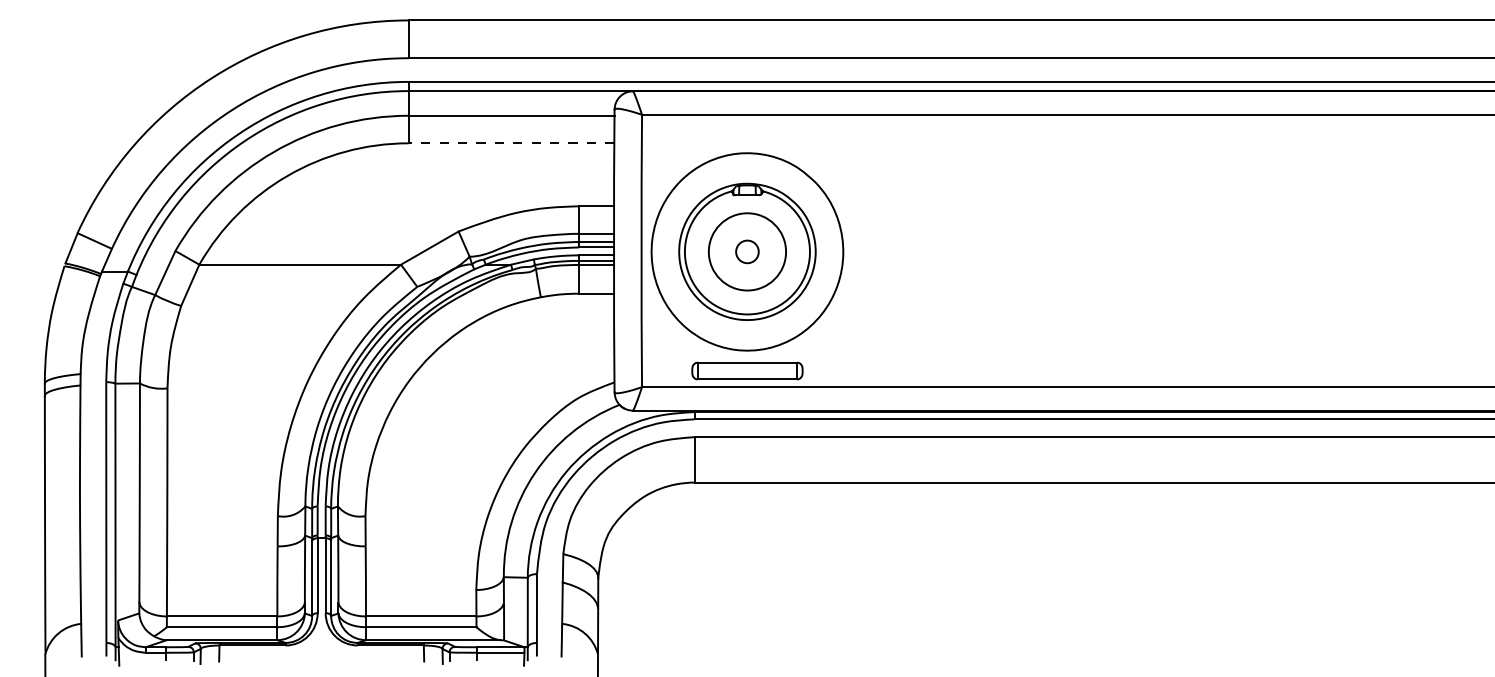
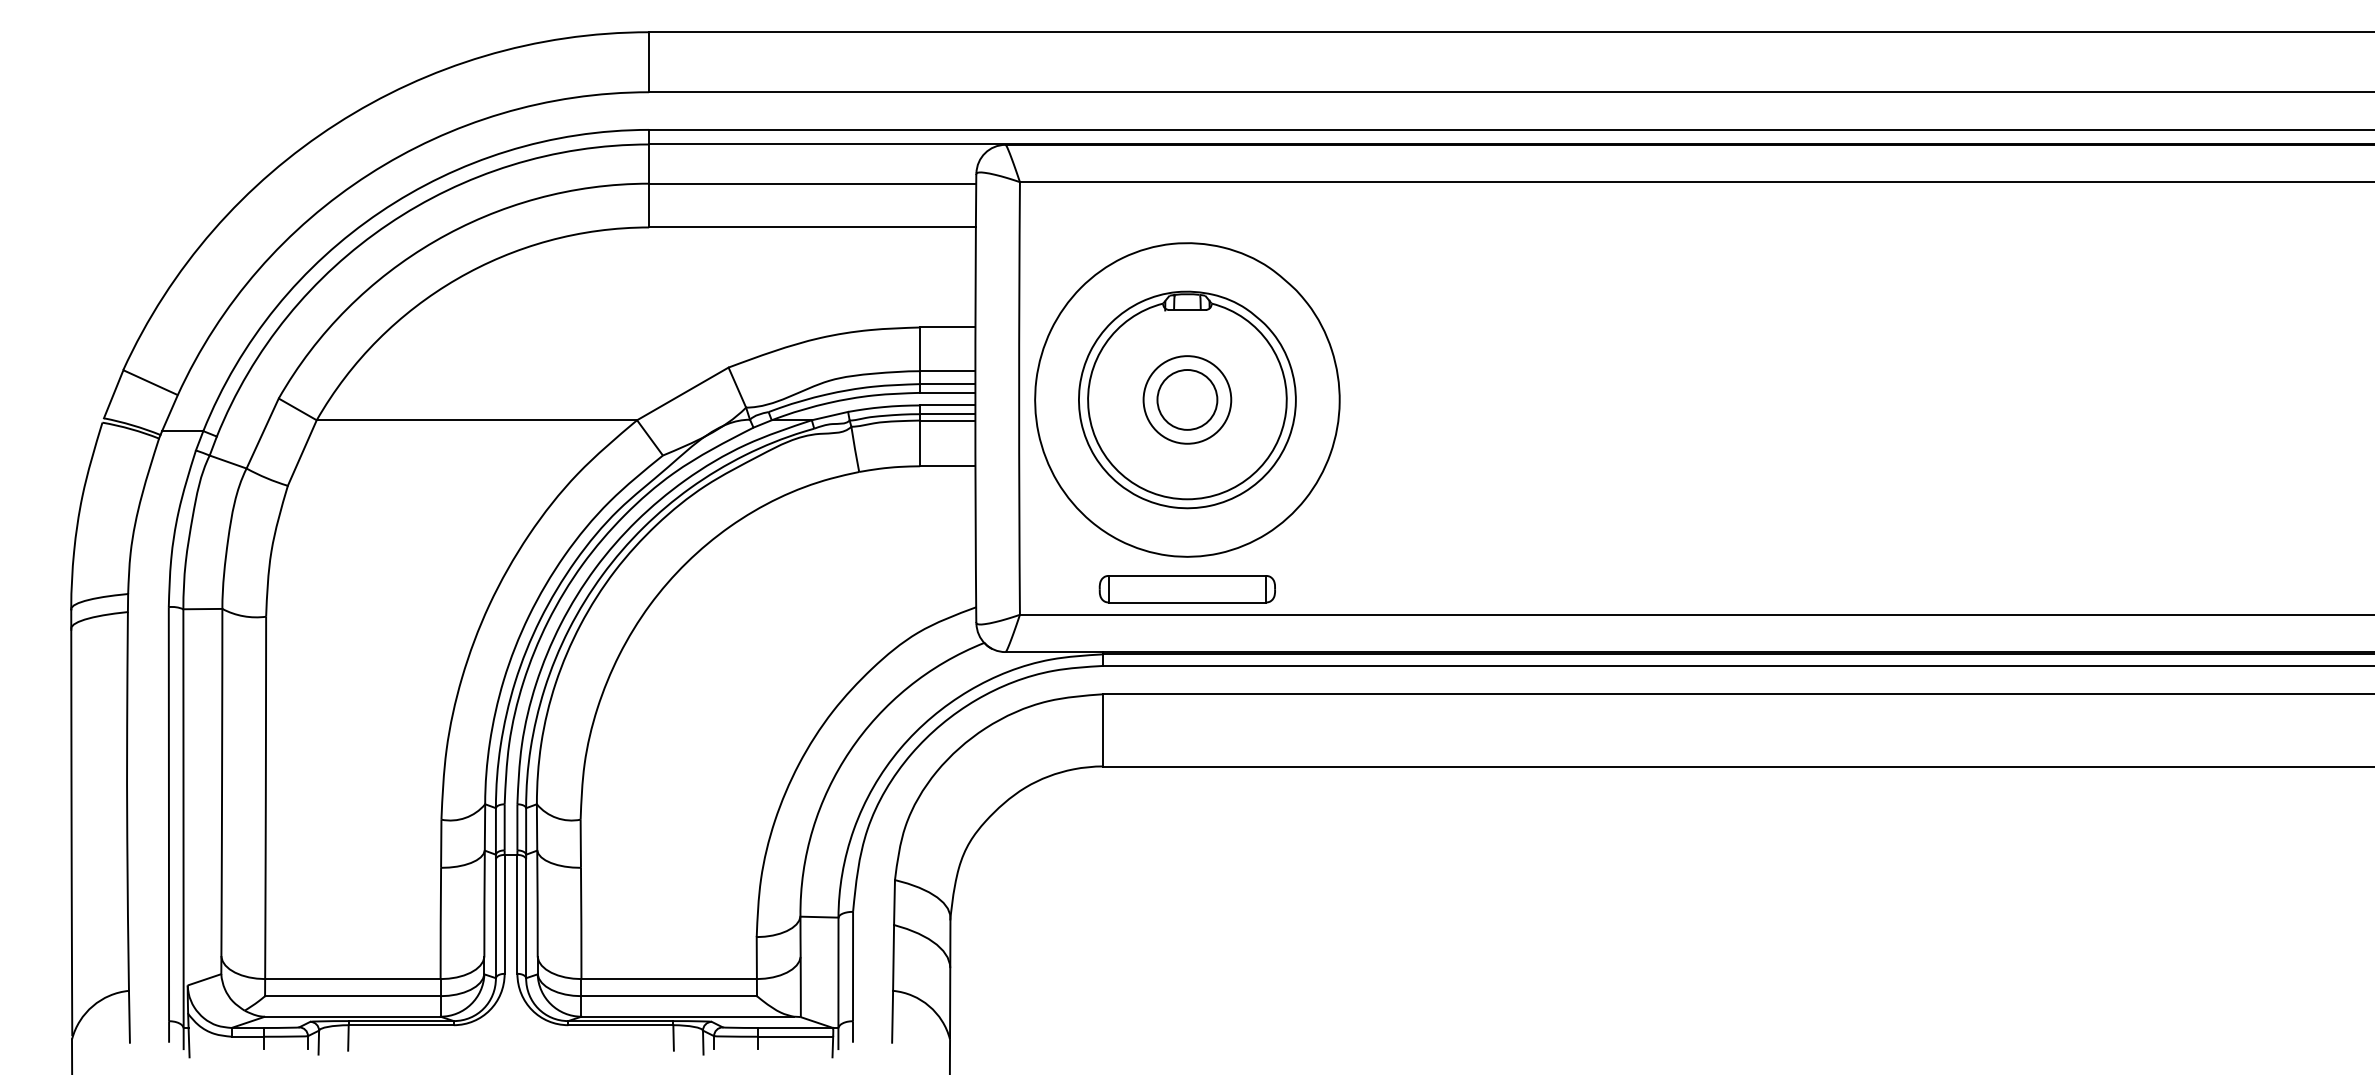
line: (511, 143) -> (812, 227), dashed -> solid
circle: (747, 251) -> (1187, 399), size x0.71
circle: (747, 251) -> (1187, 399), size x1.67

